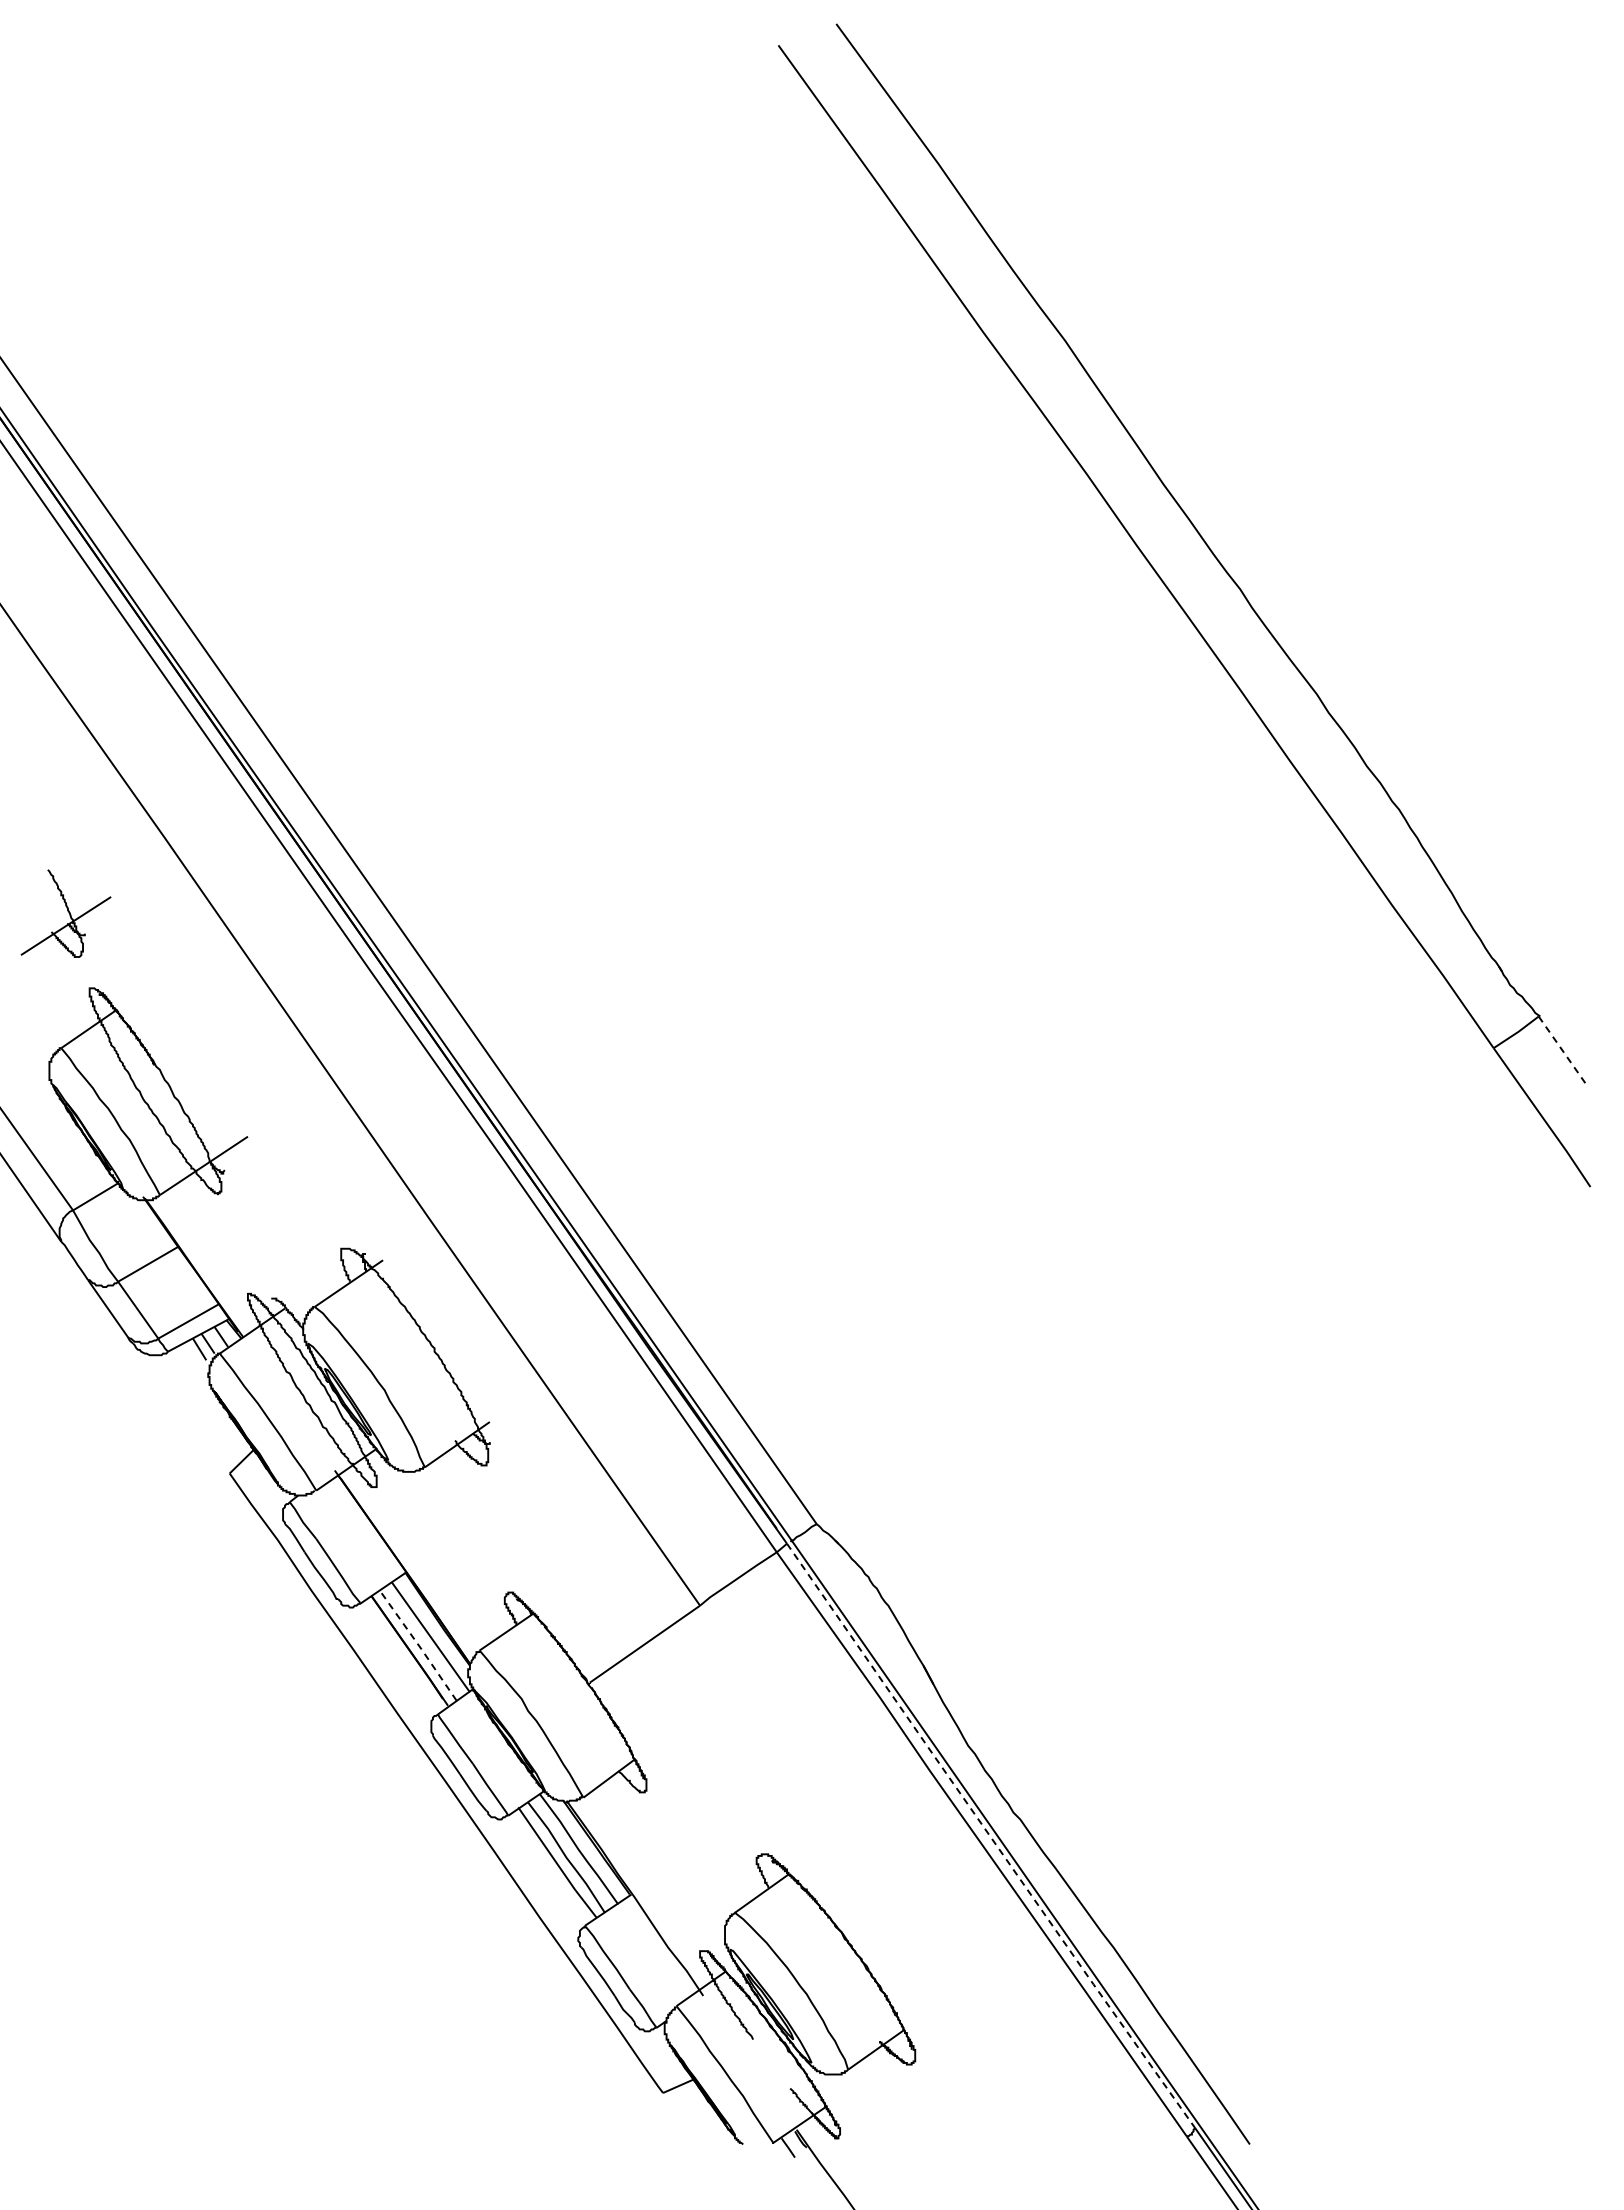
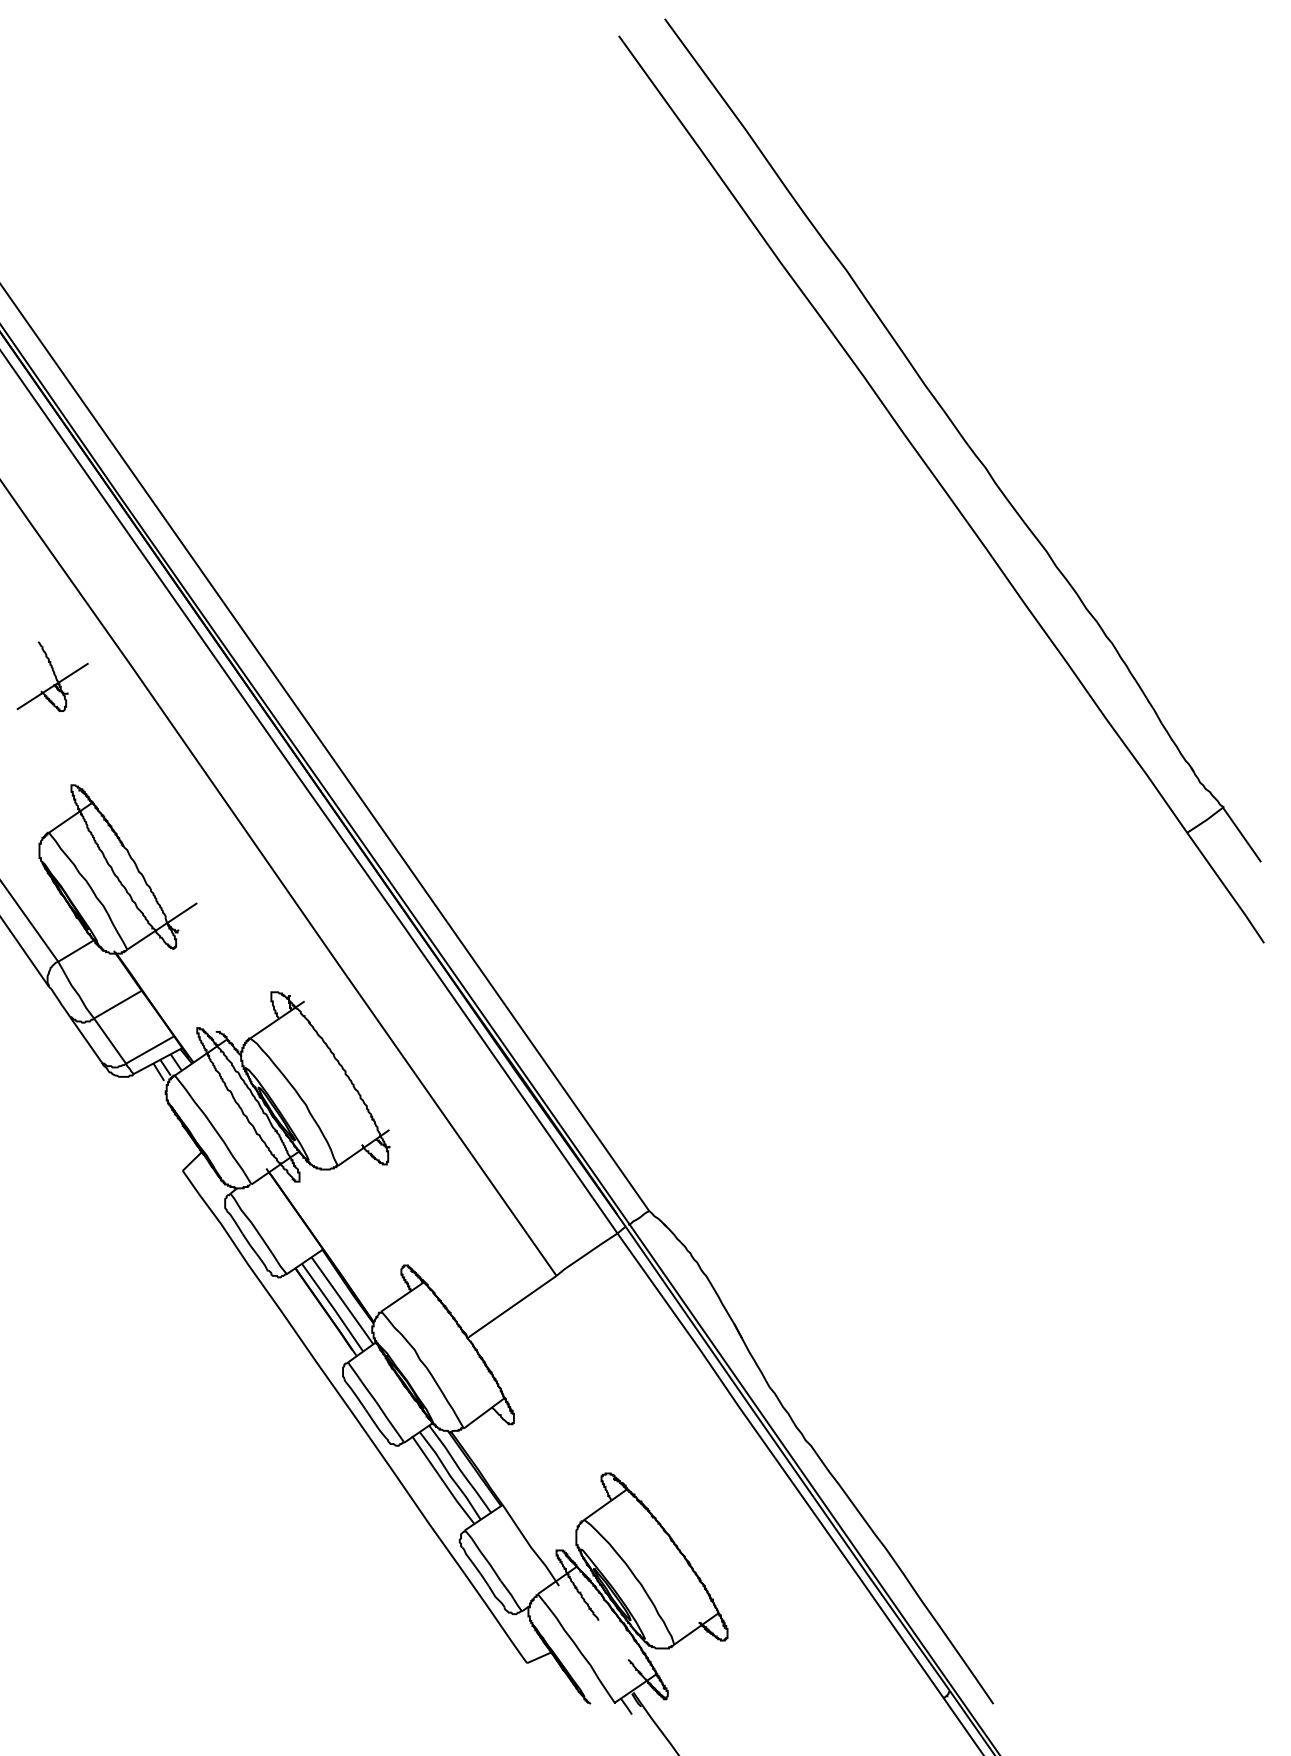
part: (65, 913) -> (52, 676), moved
line: (1562, 1050) -> (1241, 834), dashed -> solid
line: (419, 1645) -> (333, 1307), dashed -> solid
line: (990, 1837) -> (787, 1460), dashed -> solid

